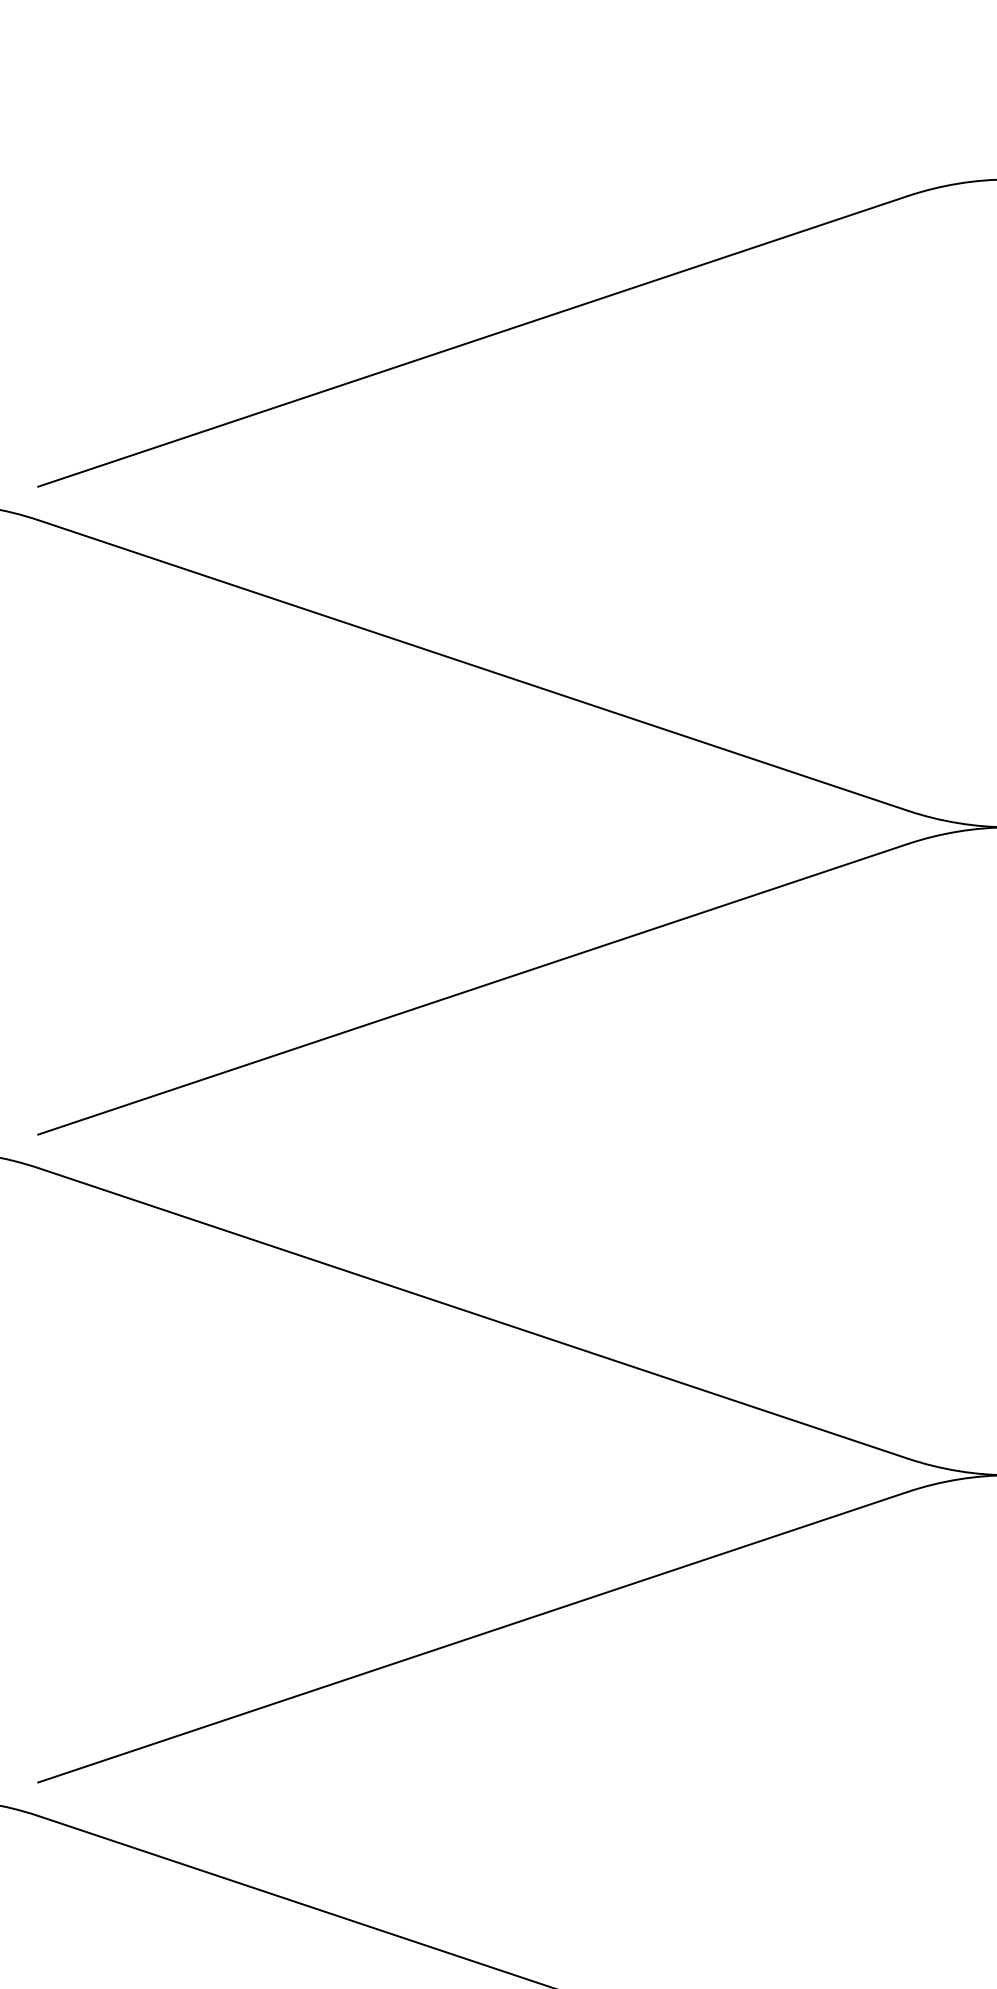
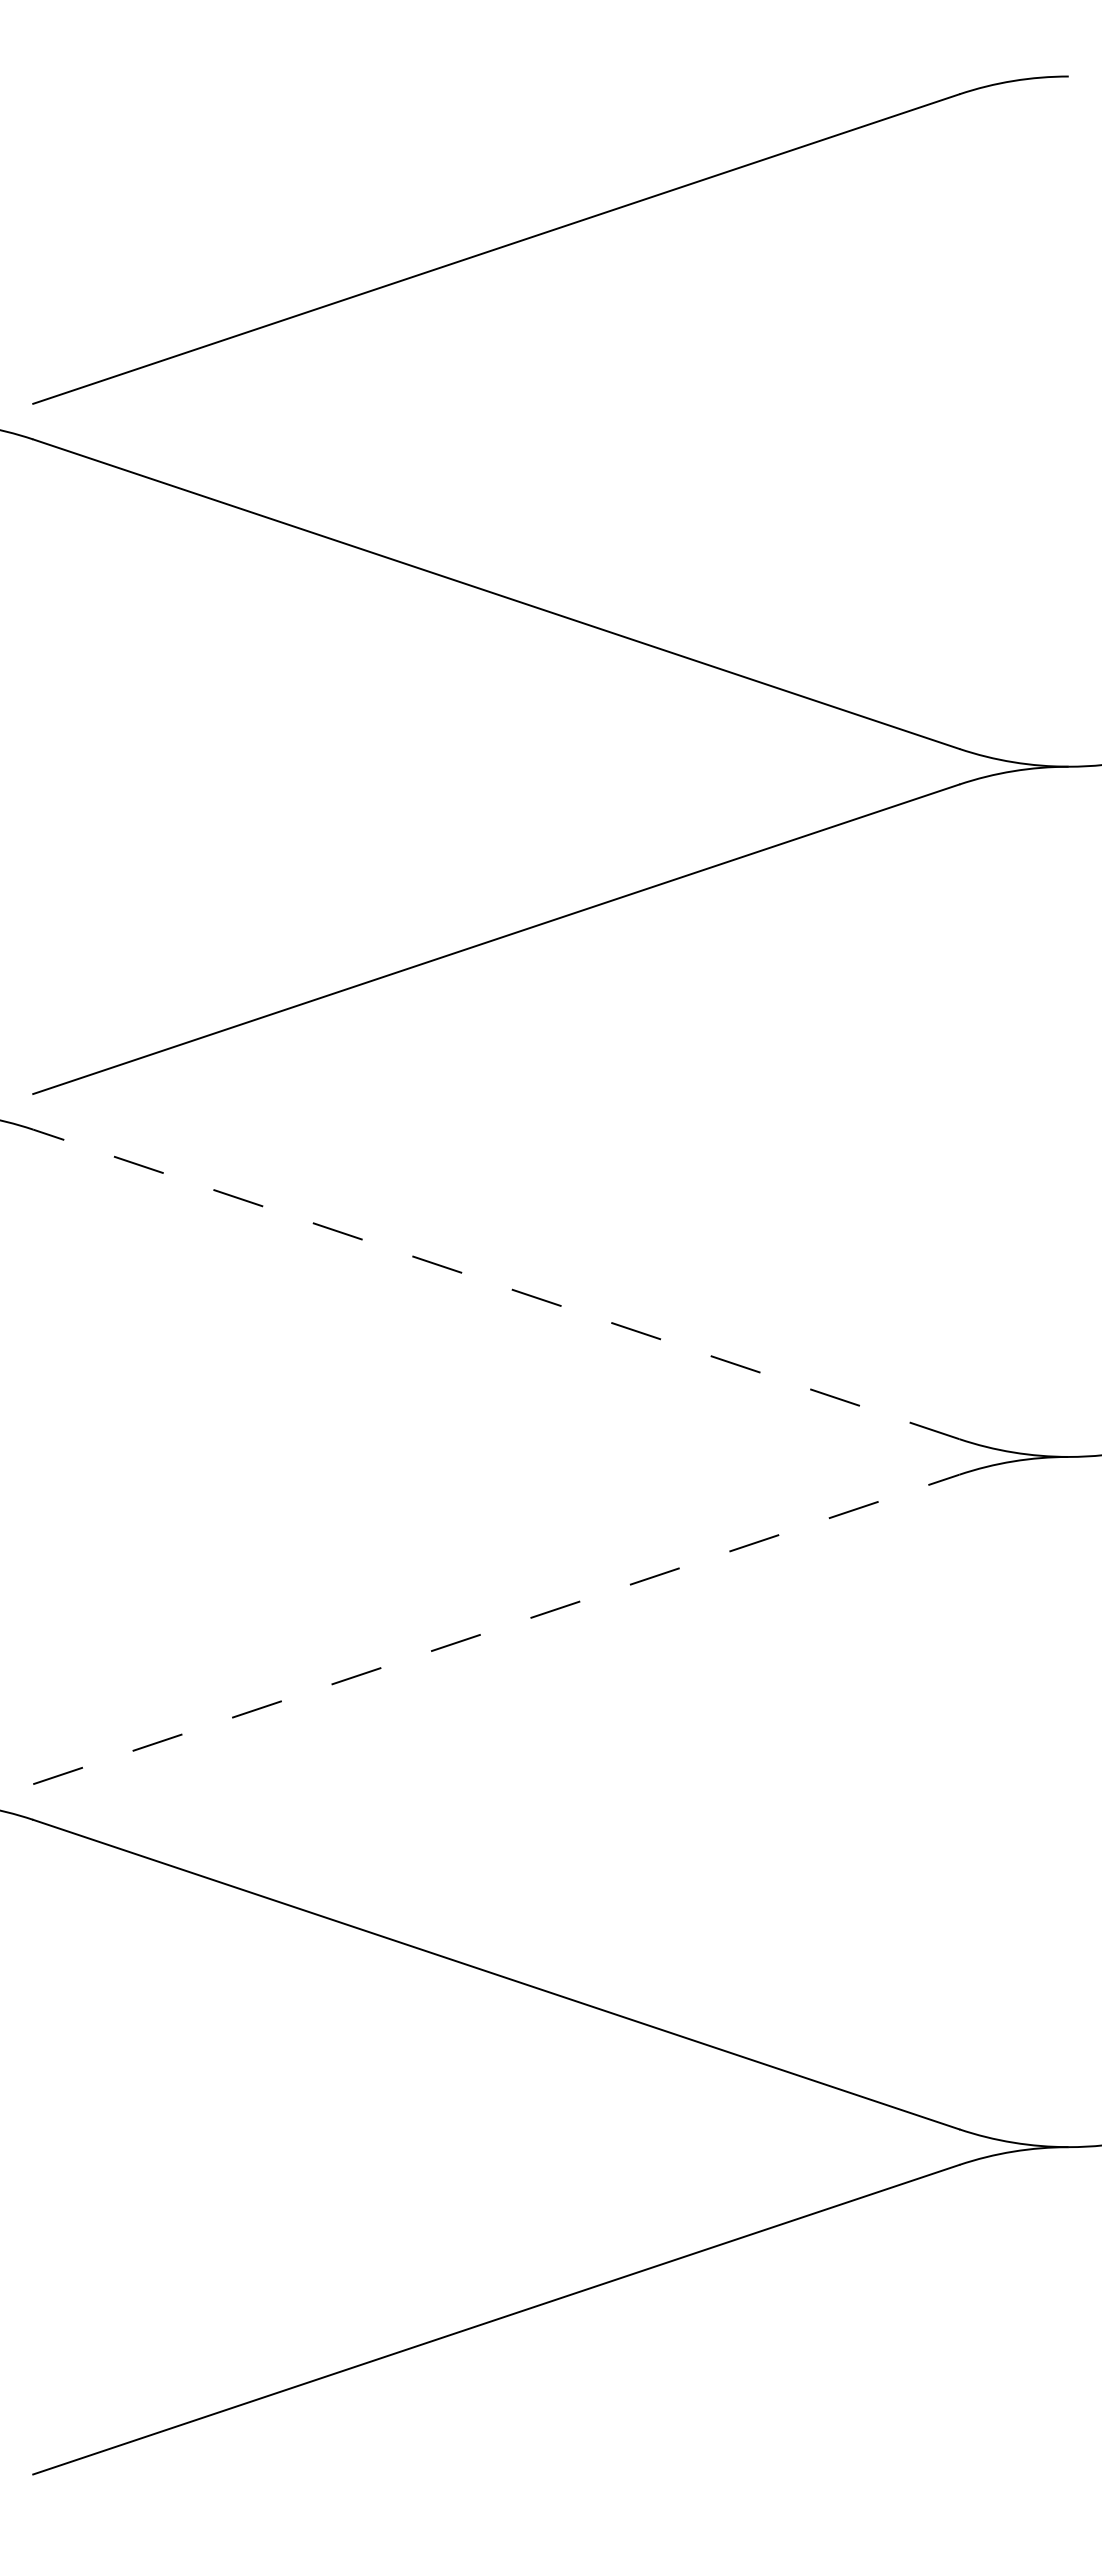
line: (472, 1313) -> (495, 1284), solid -> dashed
line: (473, 1637) -> (496, 1629), solid -> dashed

